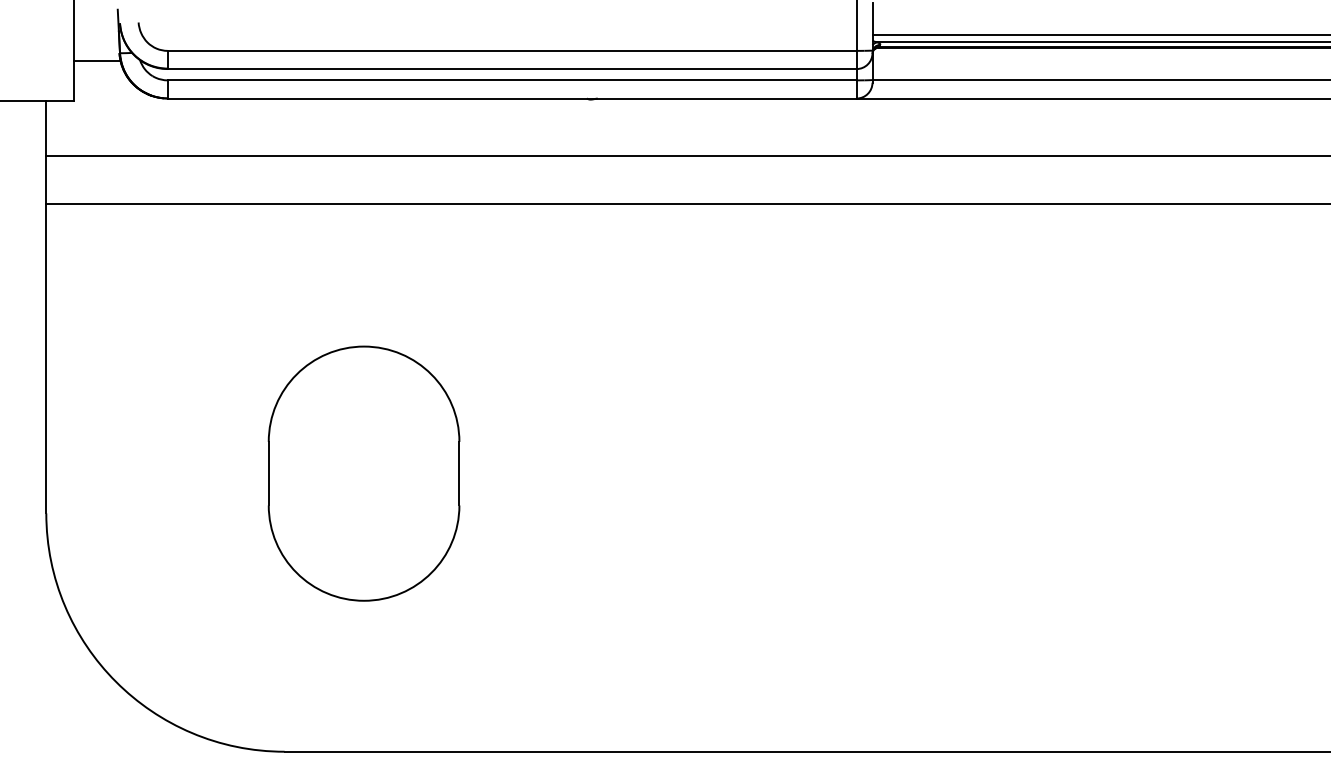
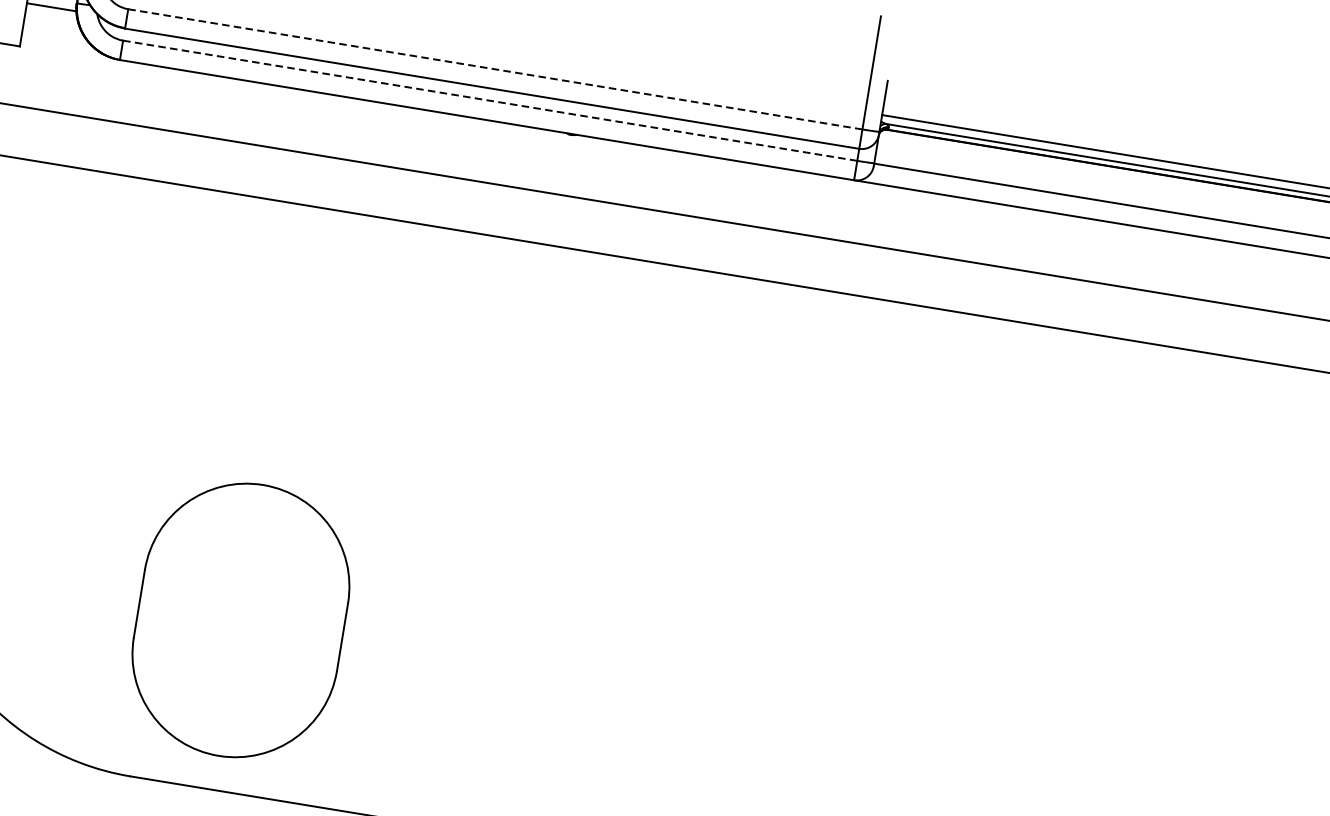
line: (512, 50) -> (495, 68), solid -> dashed
line: (512, 80) -> (490, 100), solid -> dashed
part: (363, 473) -> (240, 620), moved

